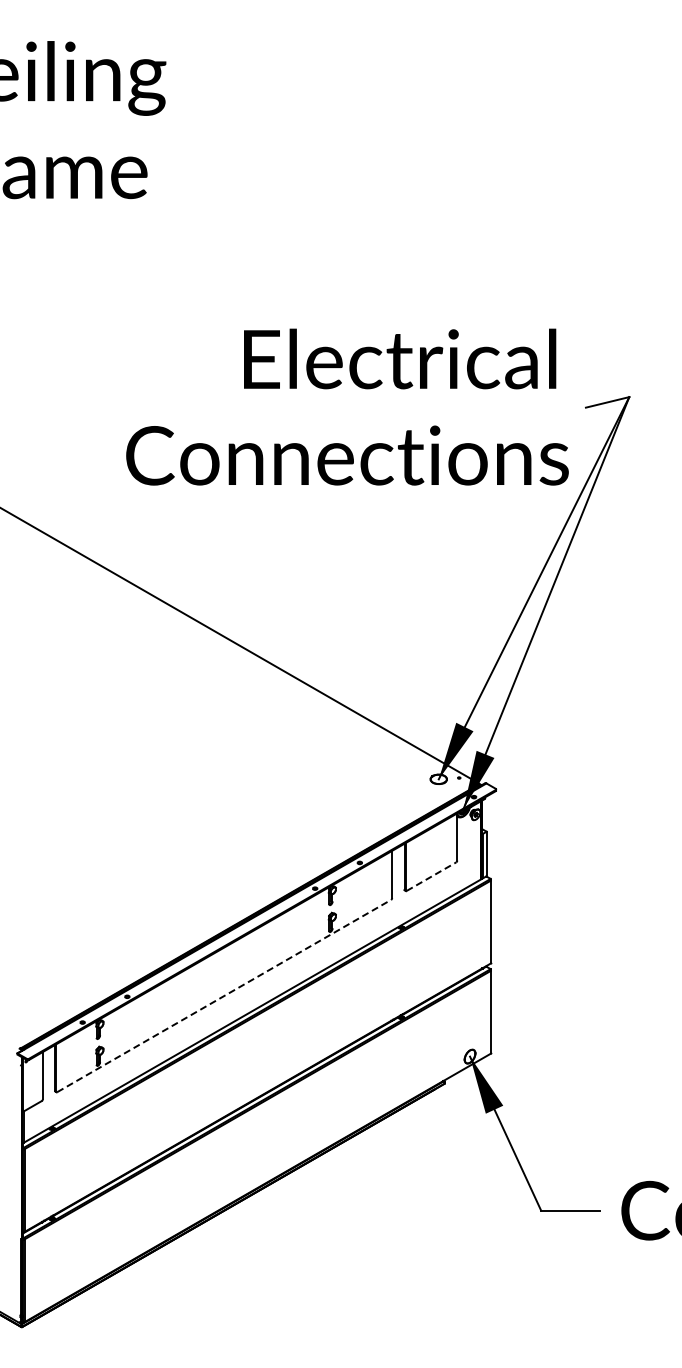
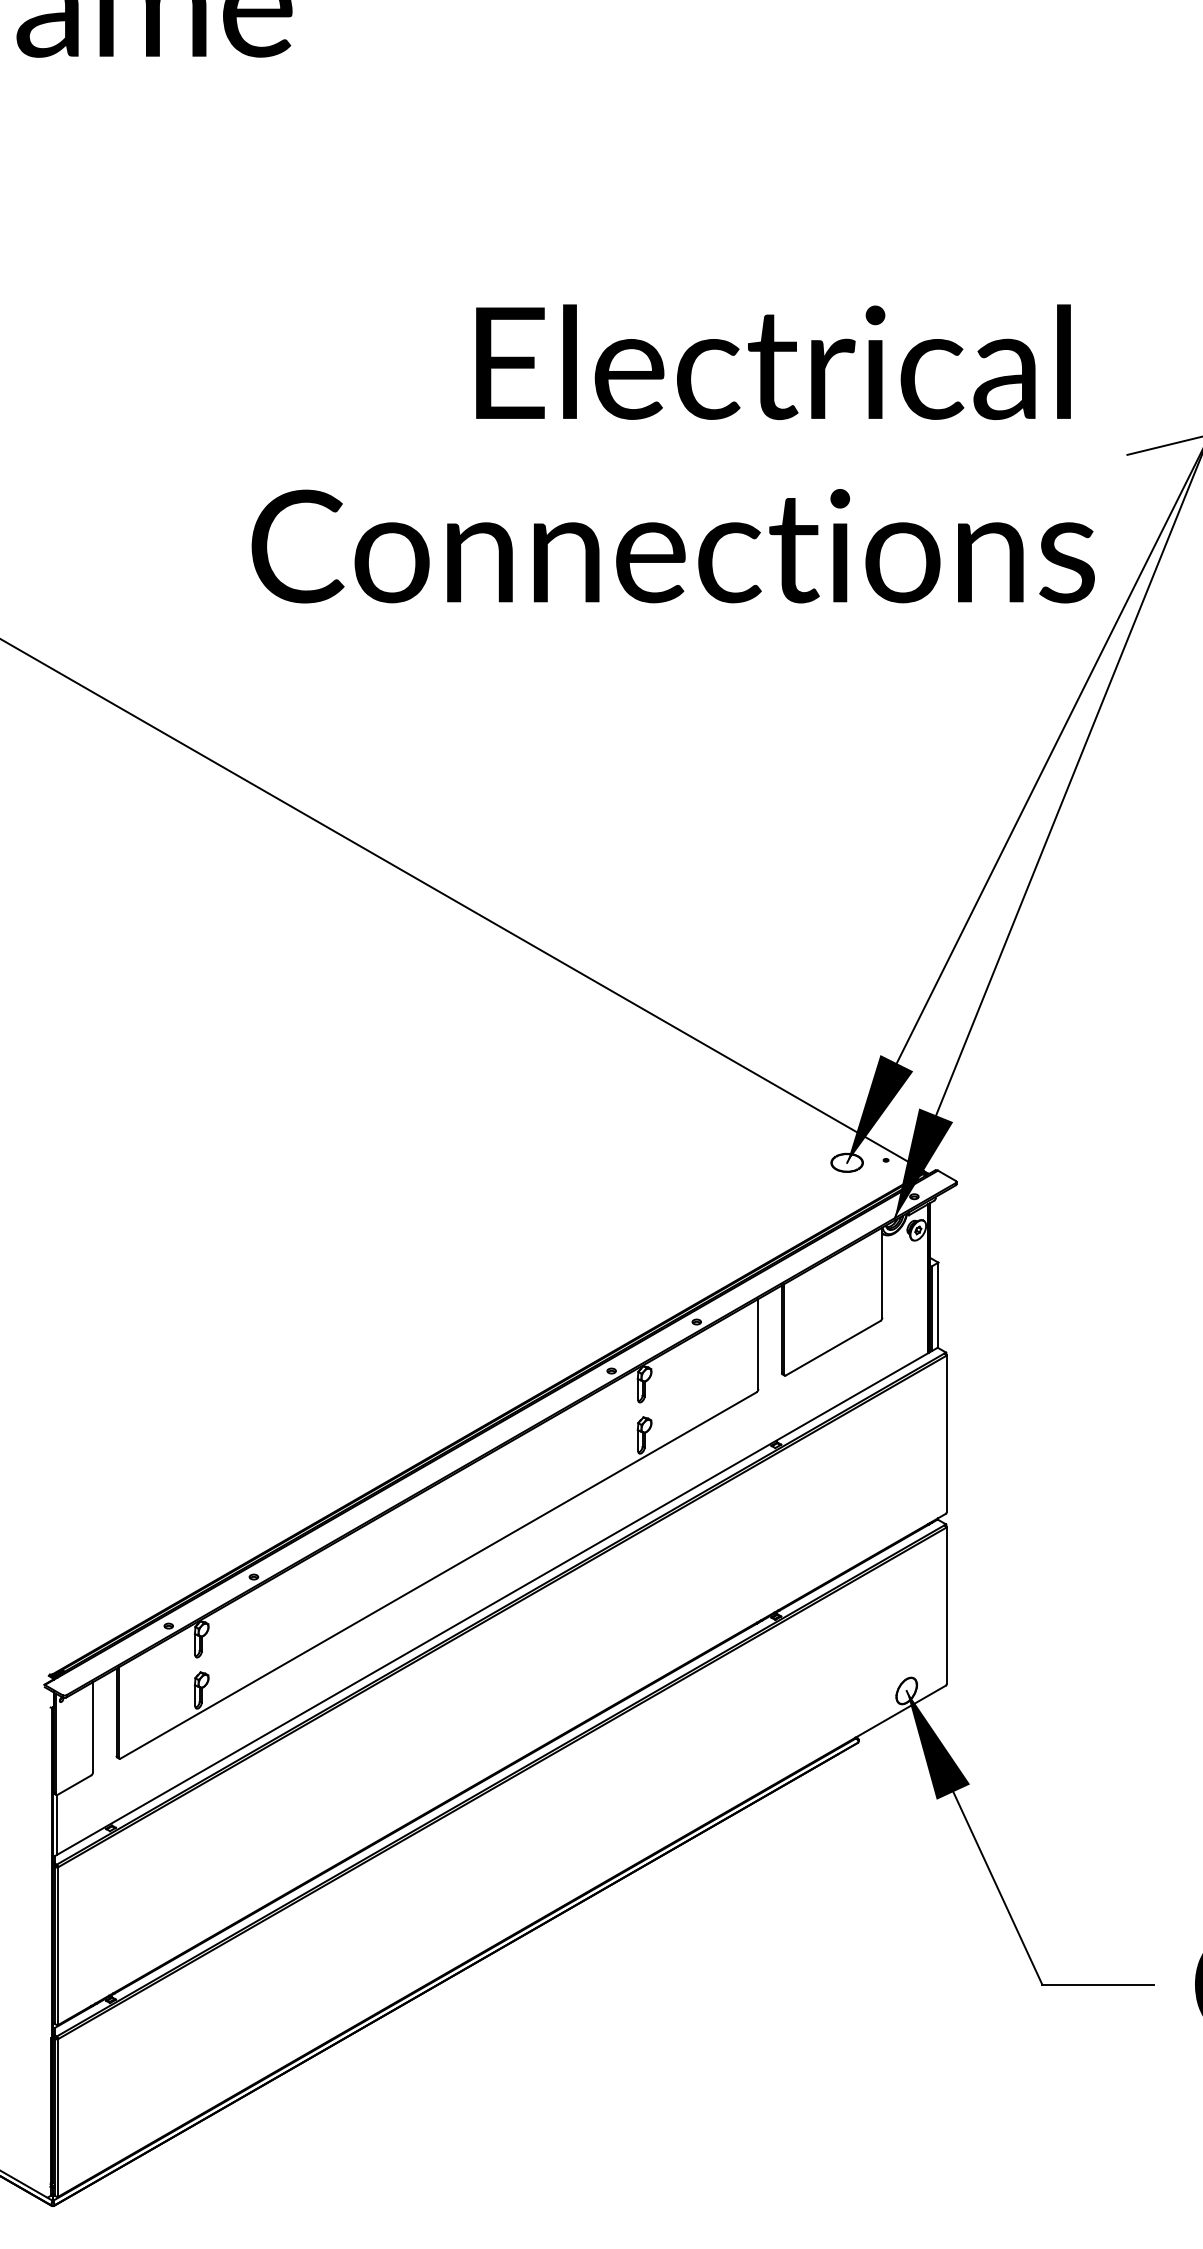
line: (431, 876) -> (833, 1347), dashed -> solid
line: (224, 996) -> (439, 1576), dashed -> solid

